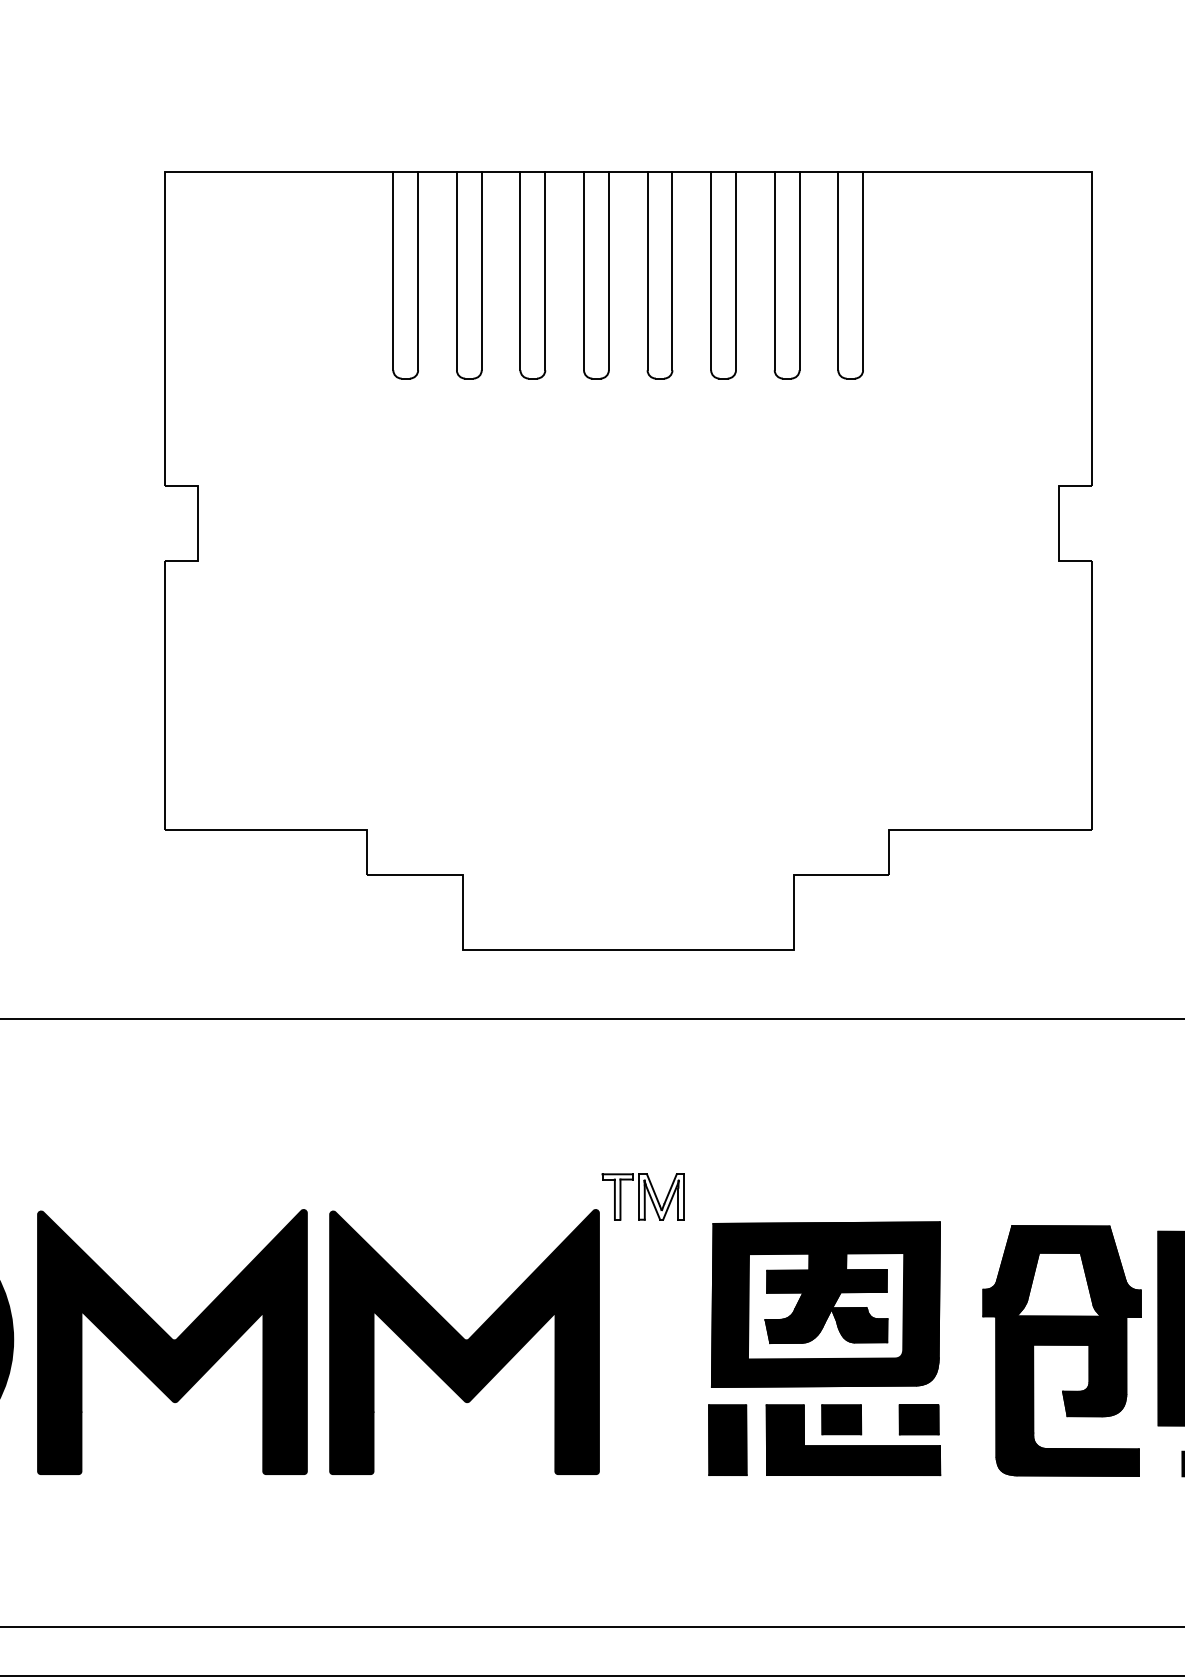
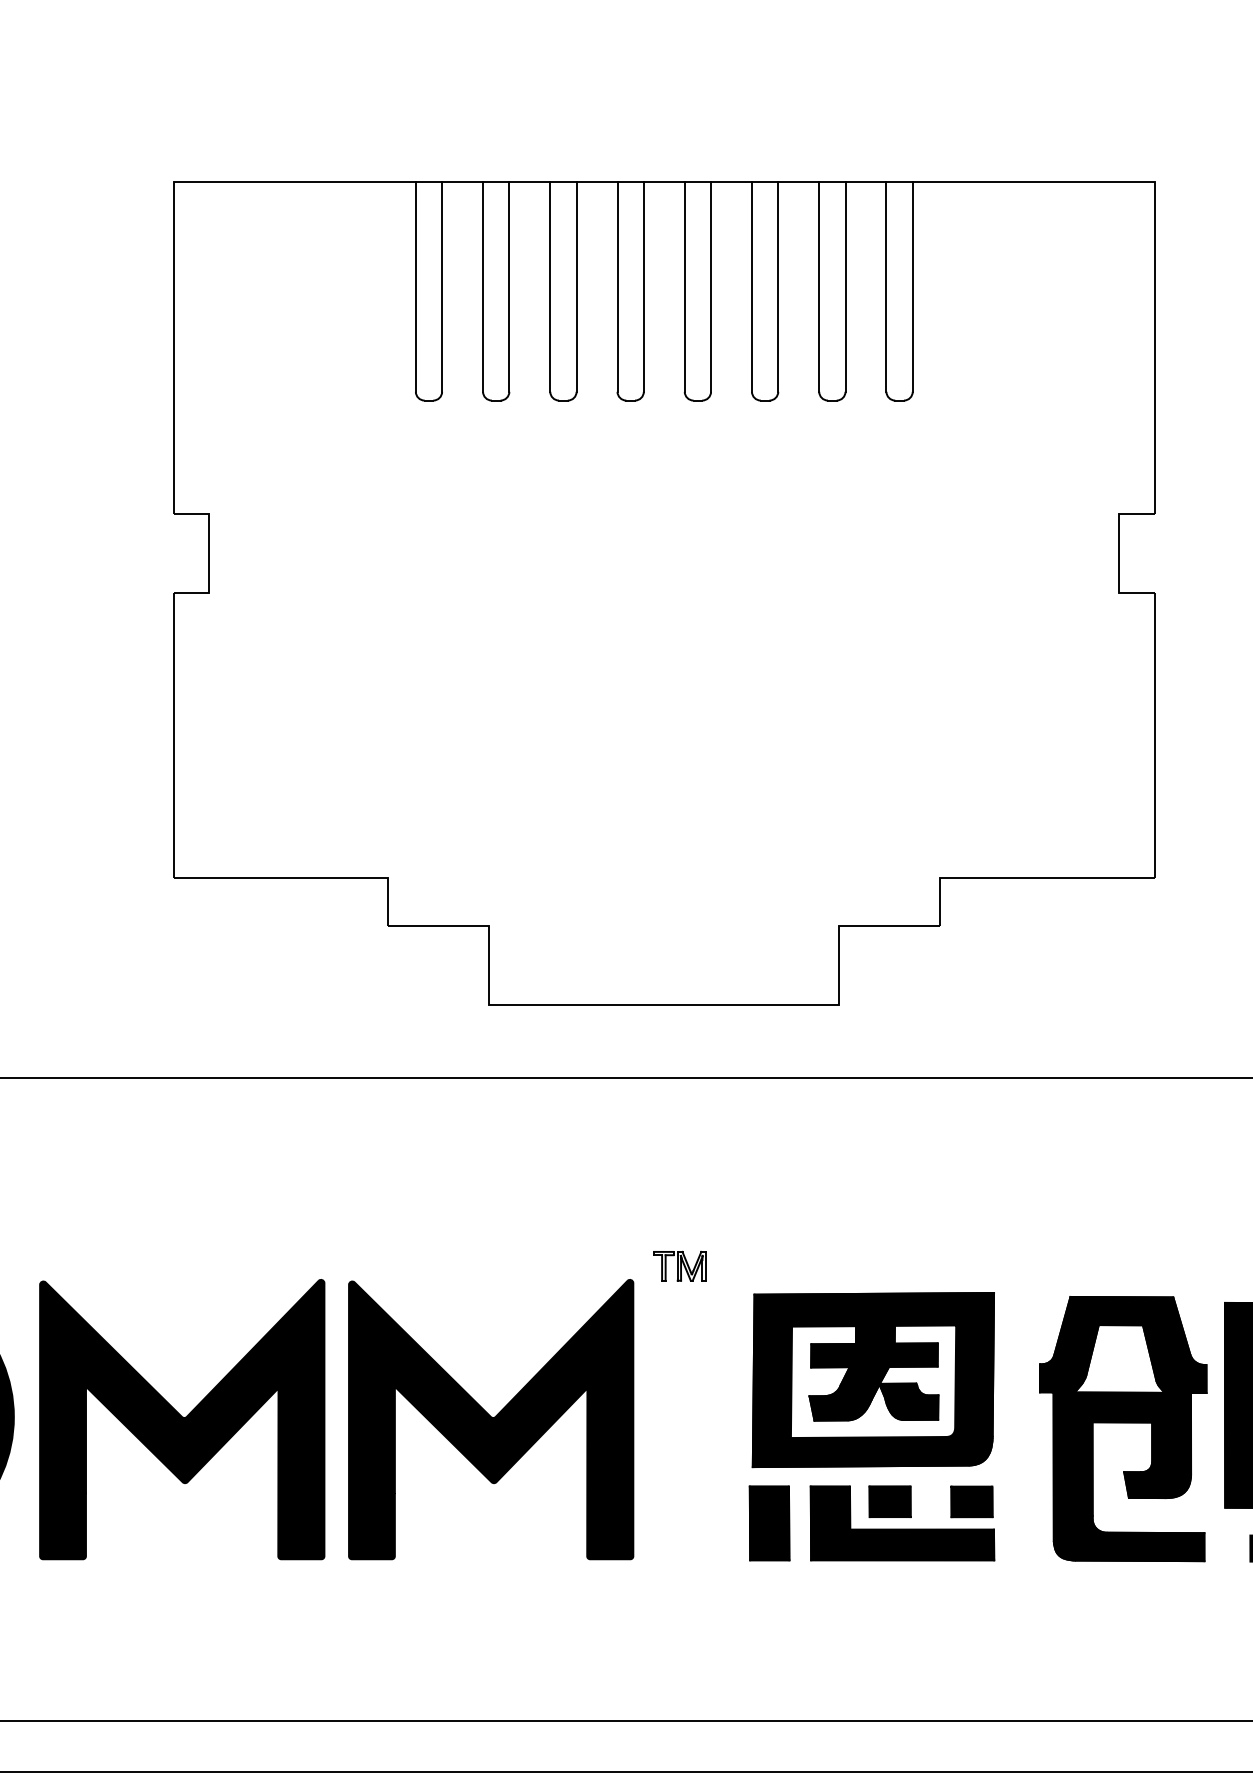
part: (642, 1197) -> (679, 1266), size x0.6

